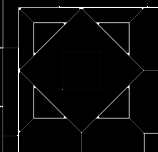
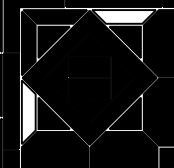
fill: (113, 14) -> (124, 16), removed
fill: (25, 101) -> (28, 112), removed

